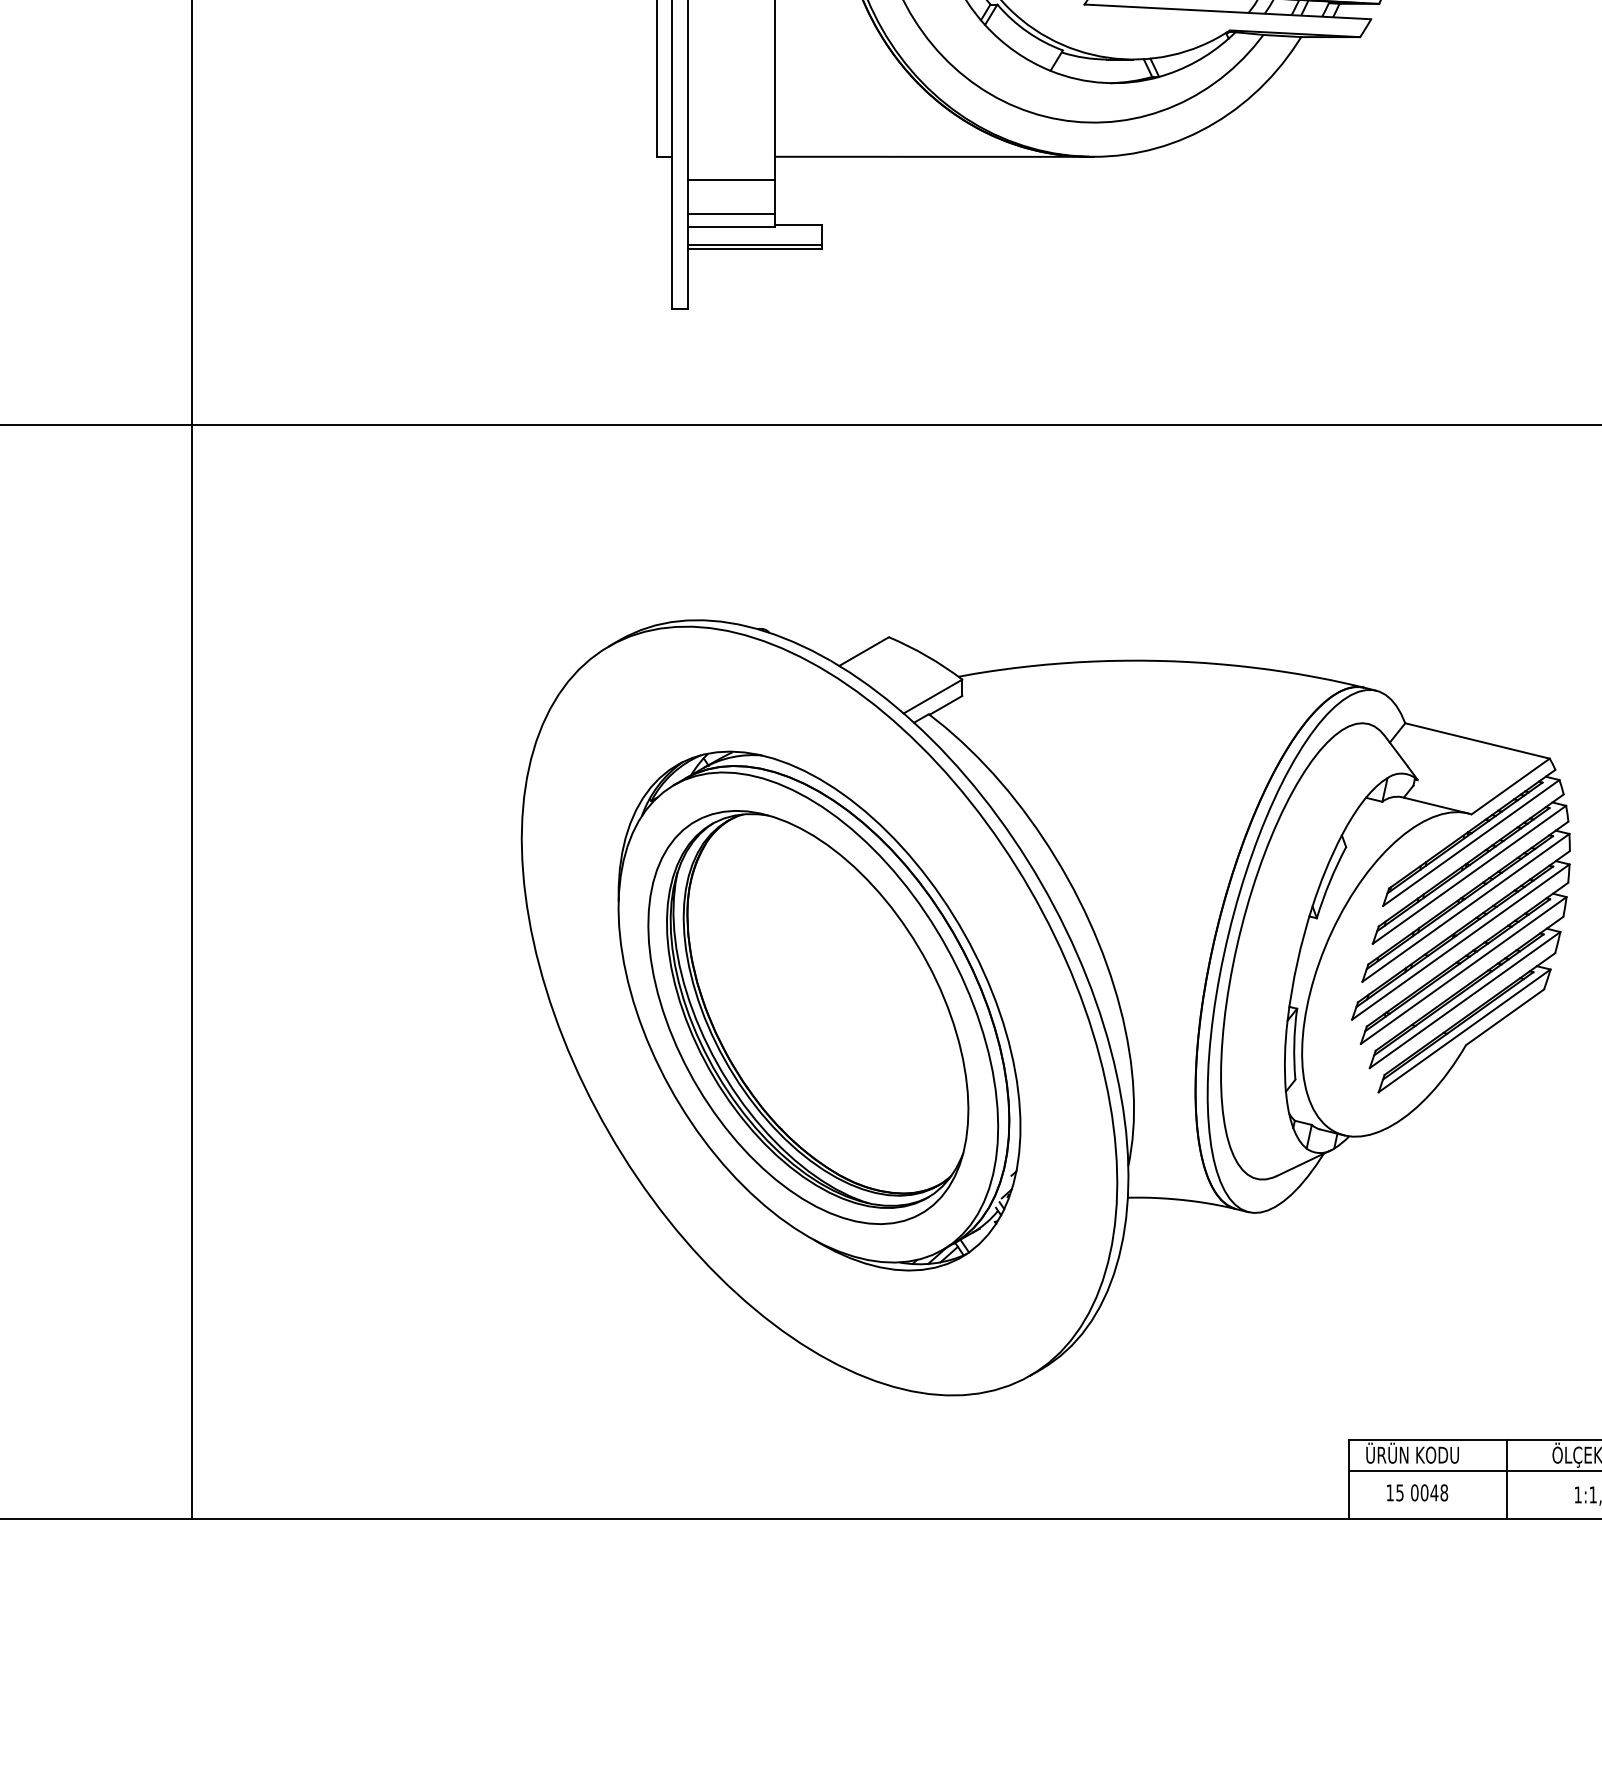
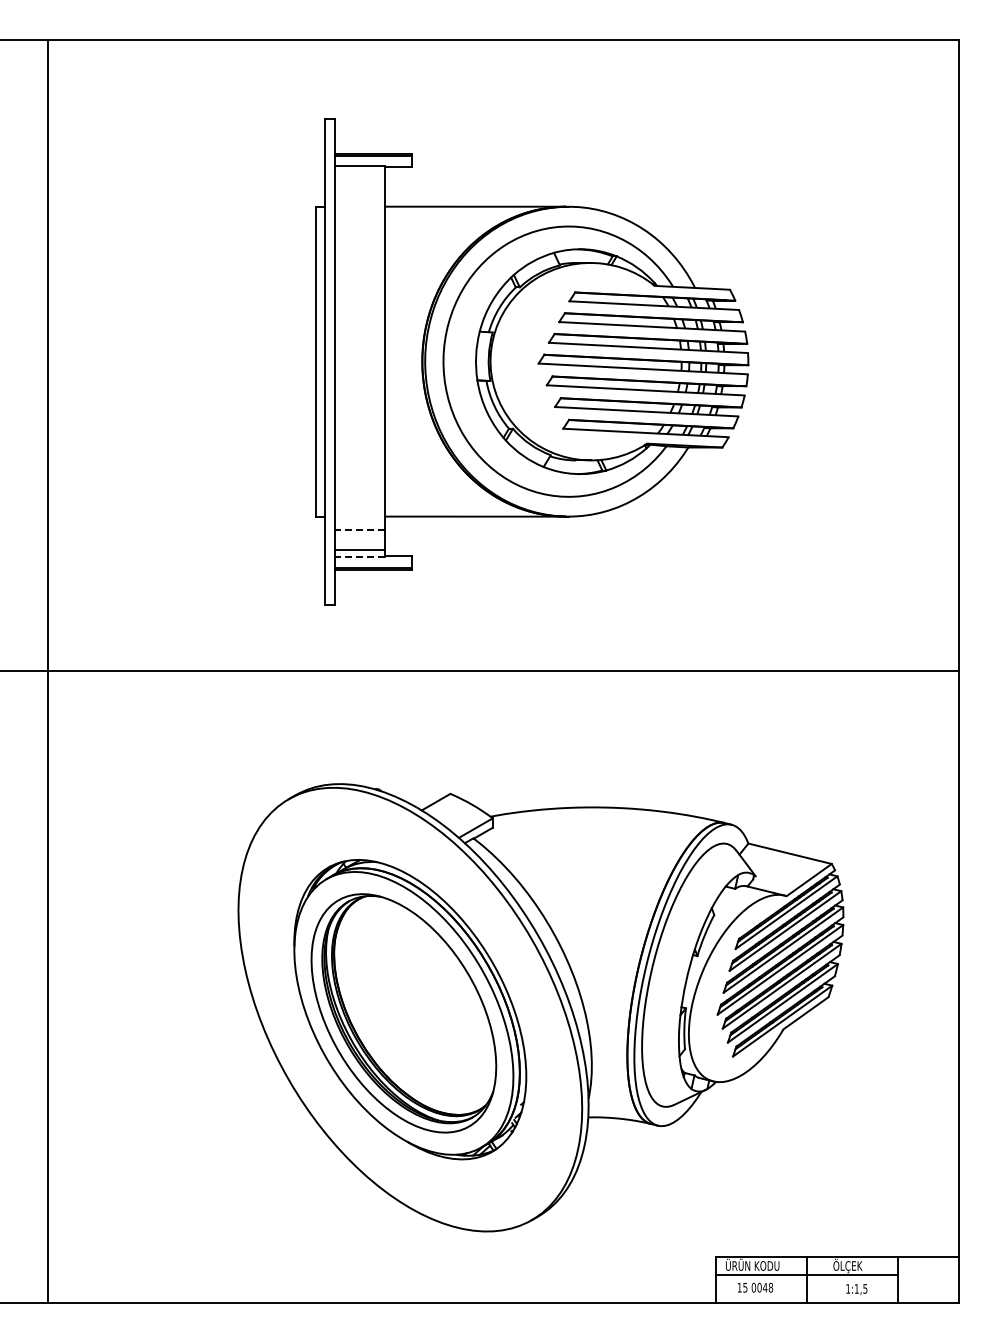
line: (731, 180) -> (359, 530), solid -> dashed
line: (731, 225) -> (359, 556), solid -> dashed

